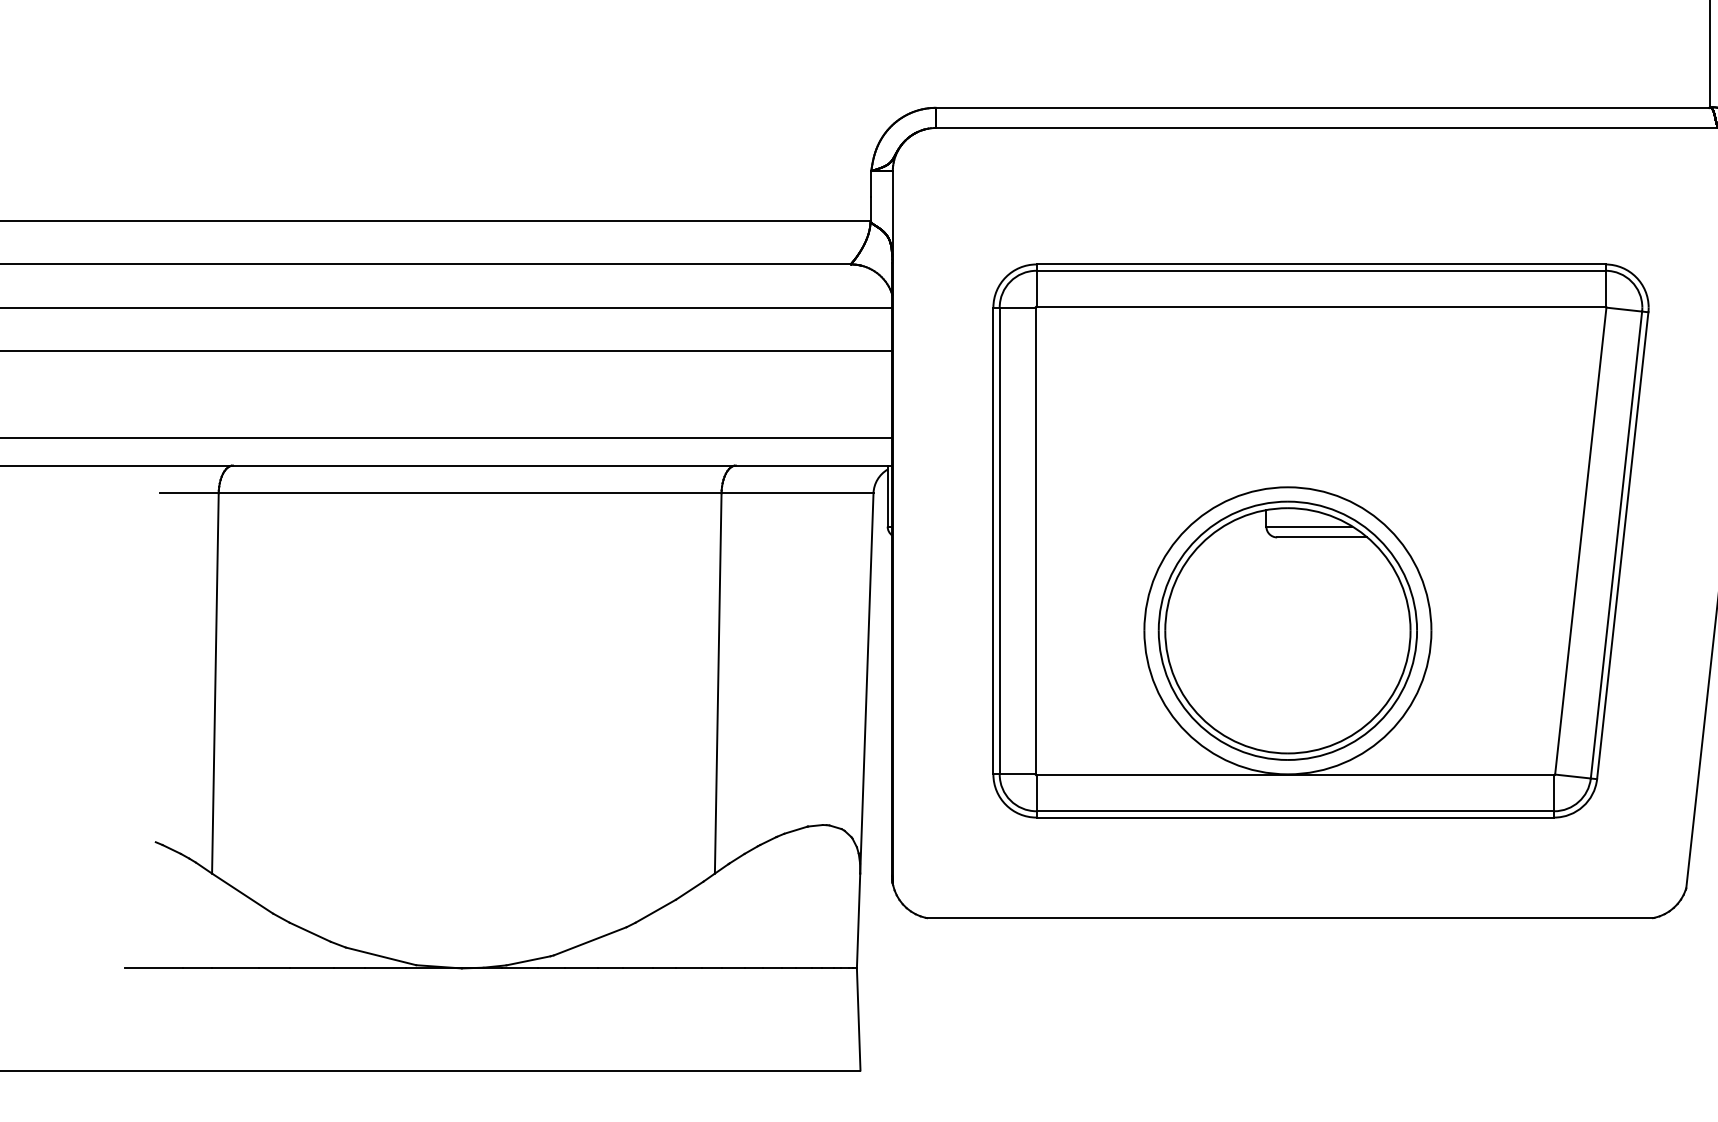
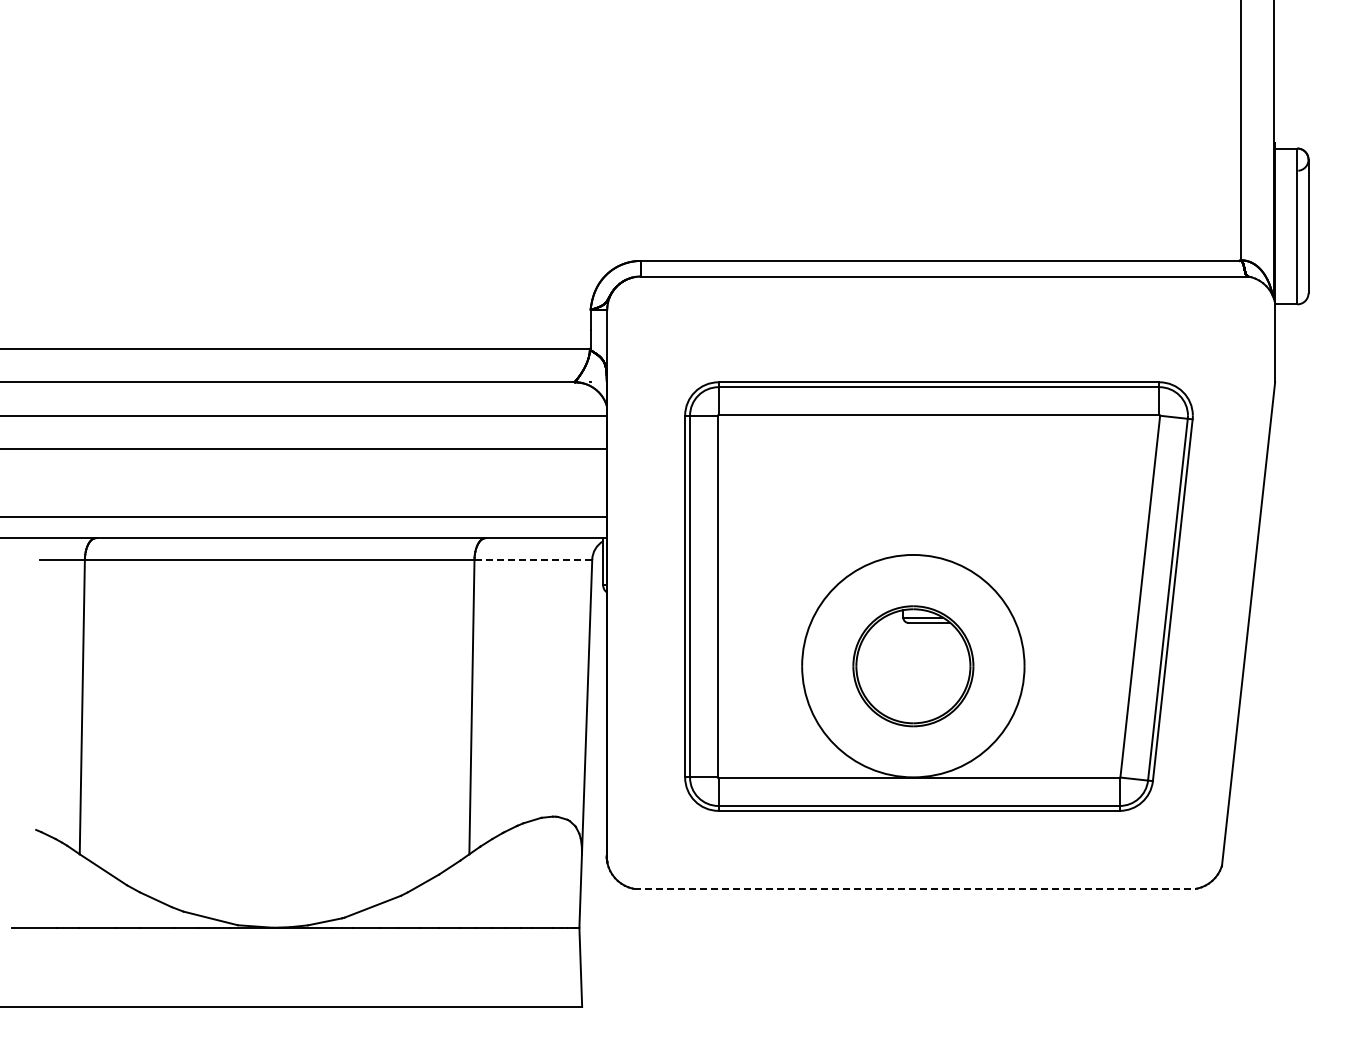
line: (797, 493) -> (533, 559), solid -> dashed
part: (1288, 631) -> (913, 666), size x0.6
line: (1290, 917) -> (915, 888), solid -> dashed

